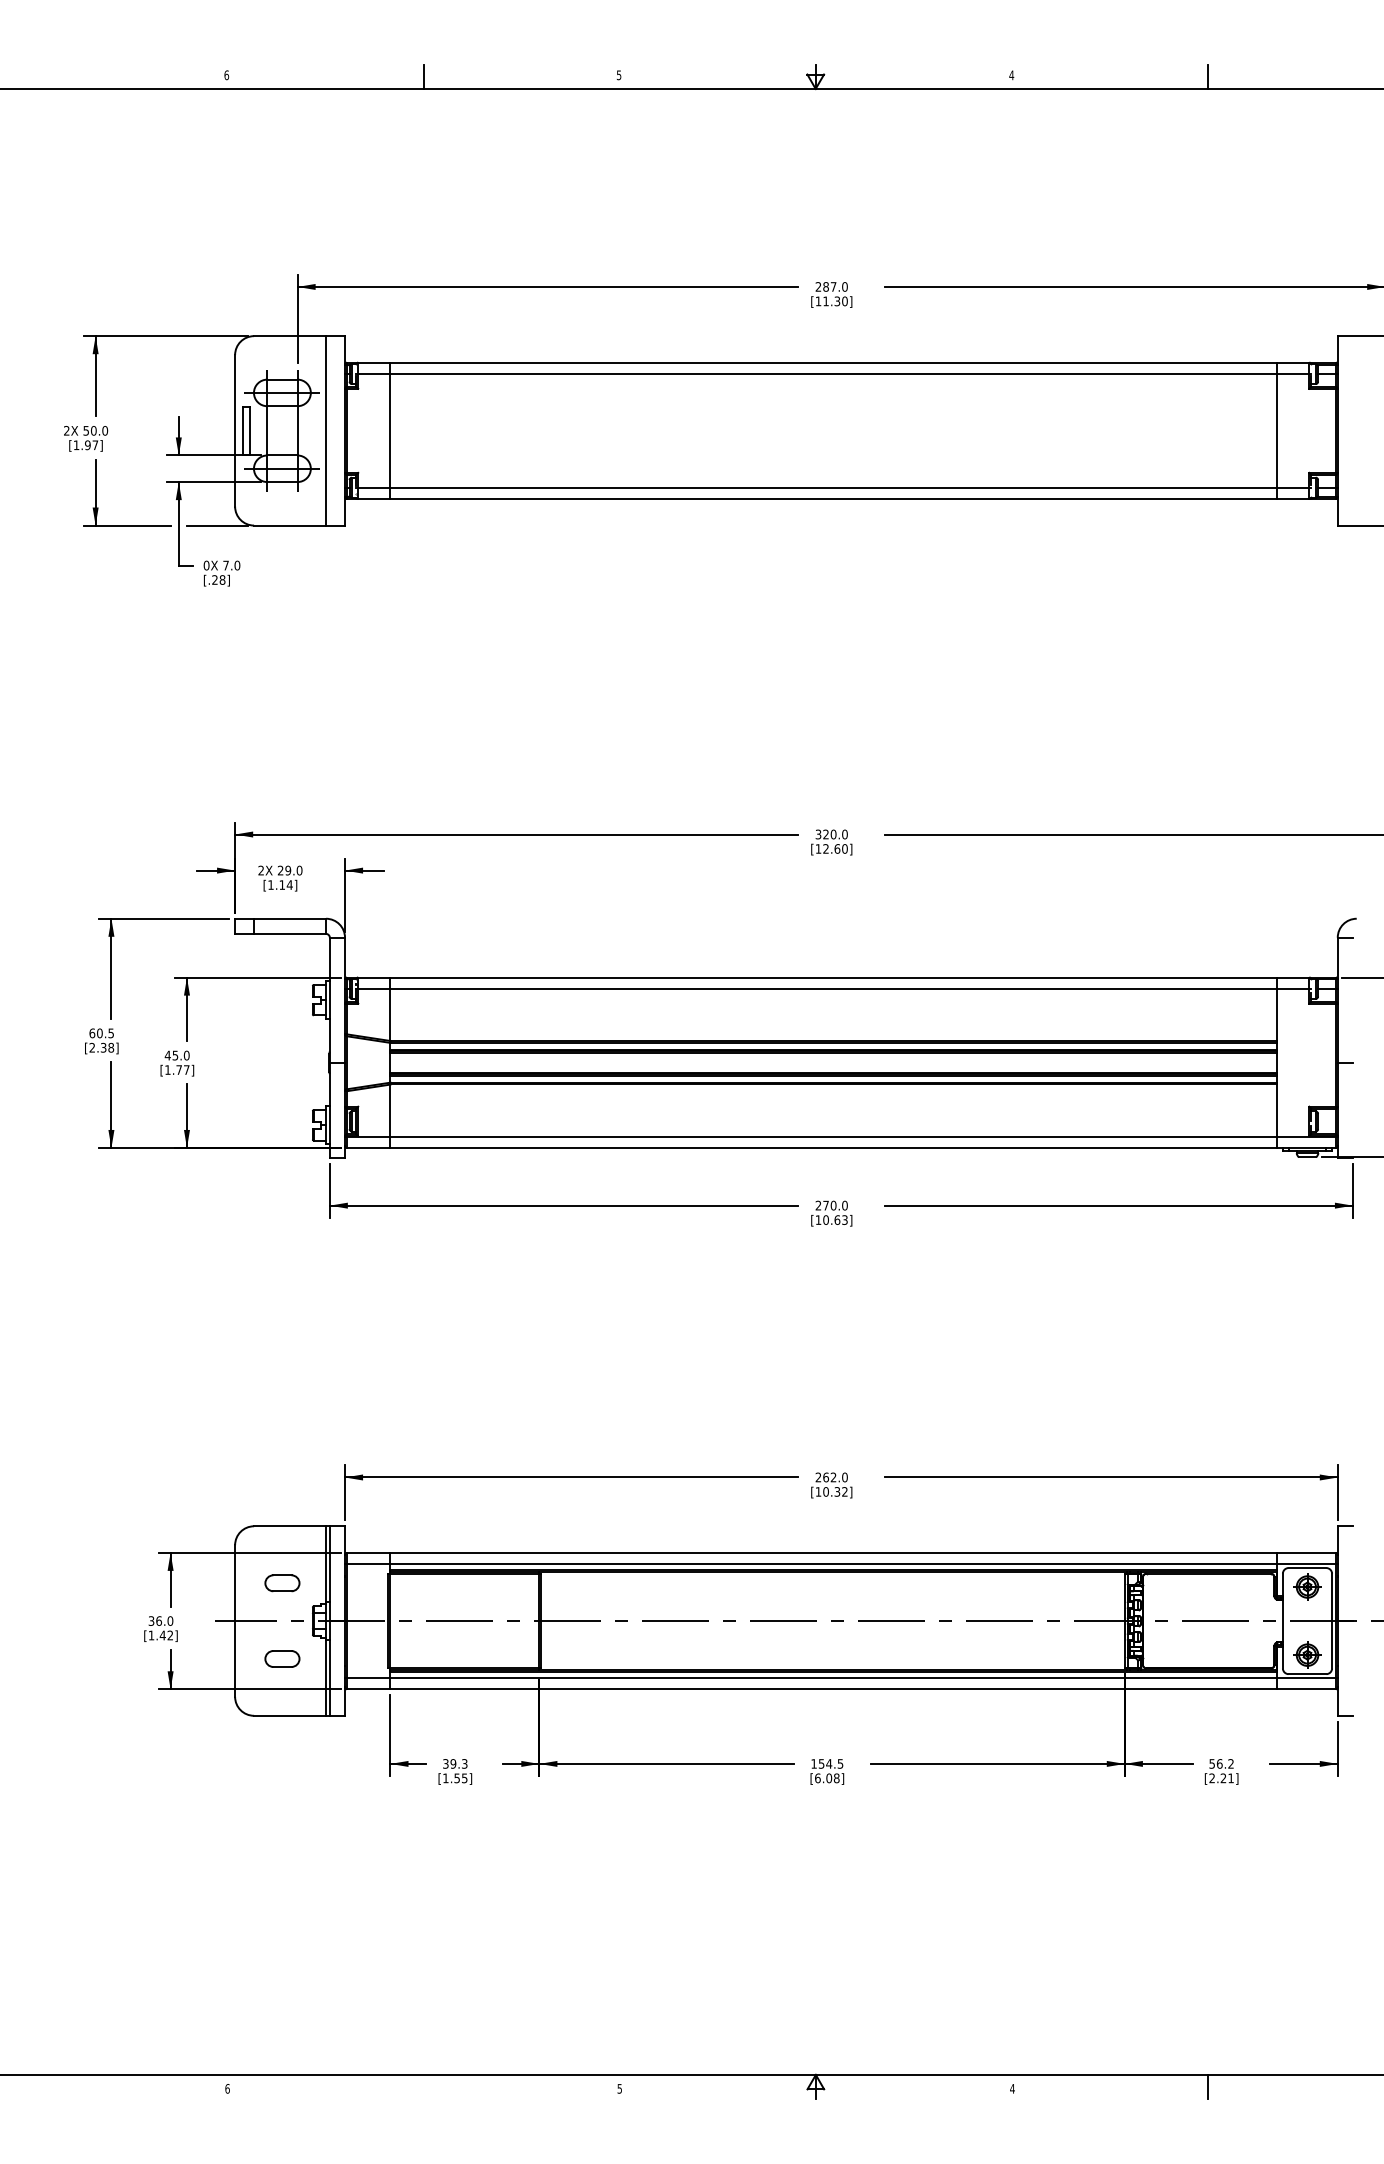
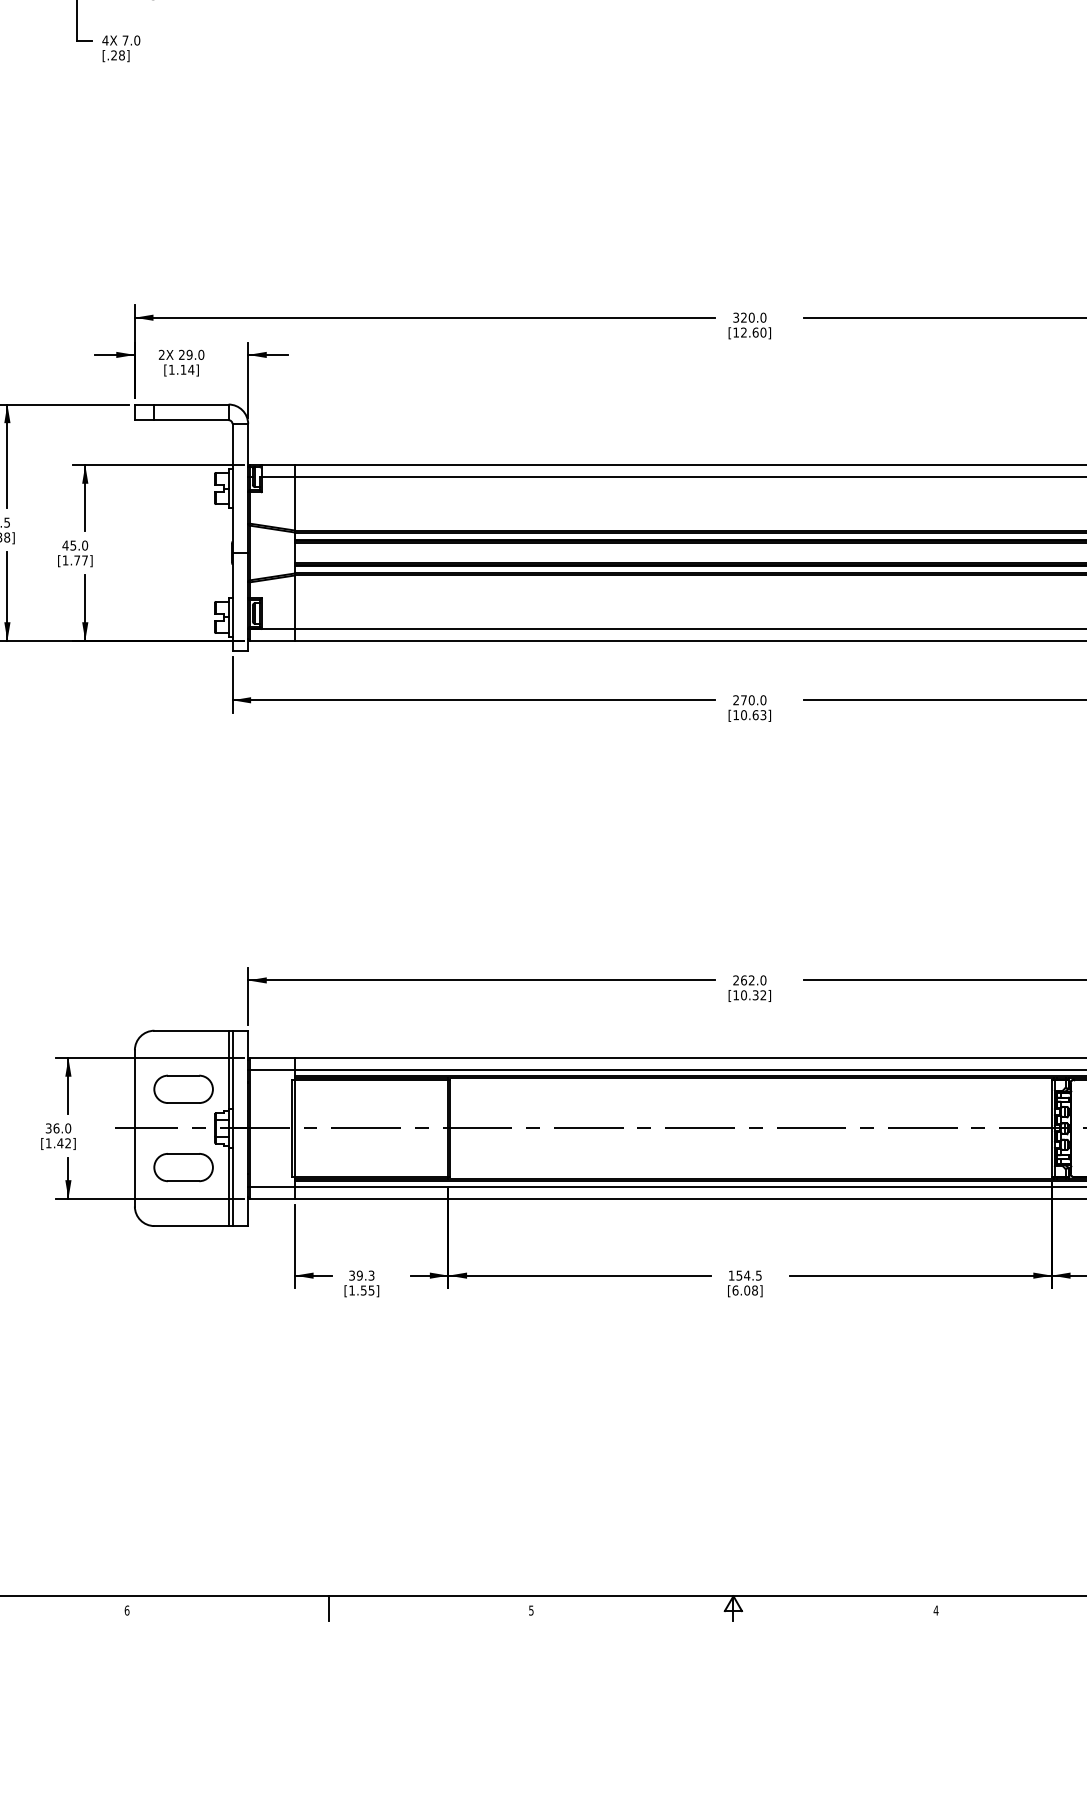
text: (206, 565) -> (105, 40), 0X -> 4X
part: (282, 1583) -> (183, 1089), size x1.67
part: (282, 1658) -> (183, 1167), size x1.67
line: (423, 2086) -> (329, 1608), added

